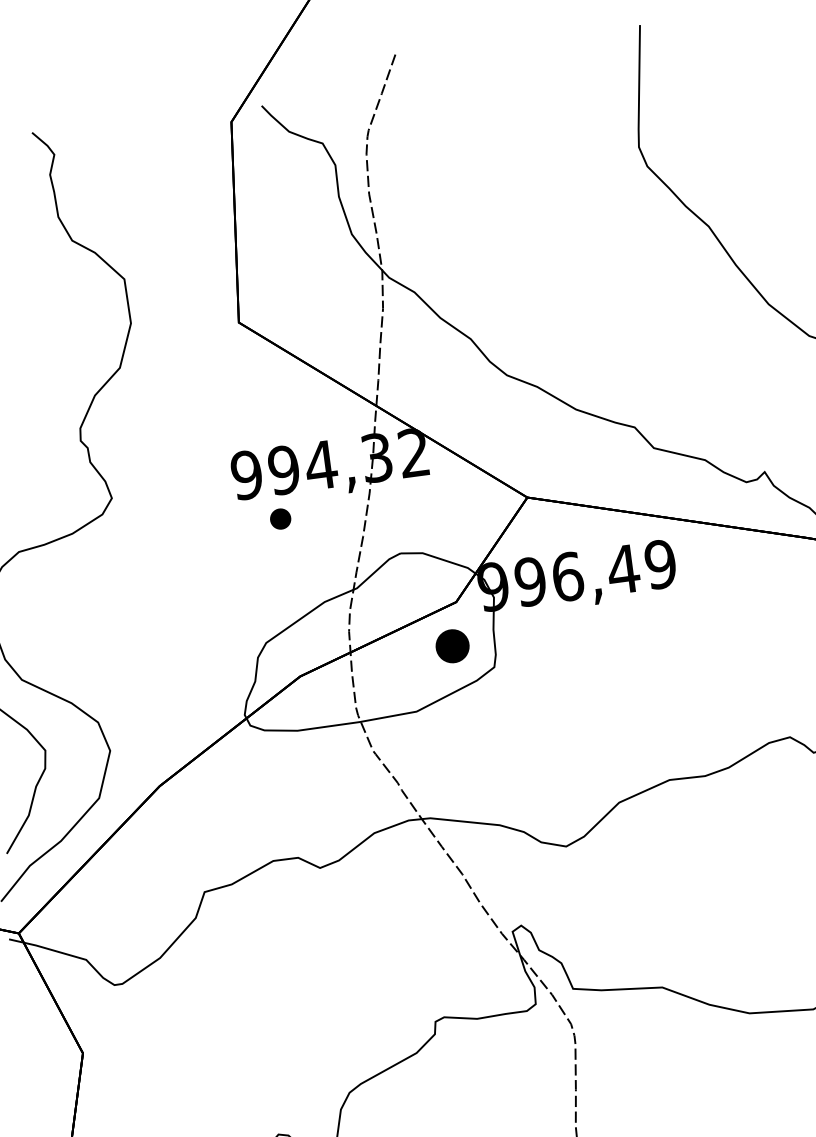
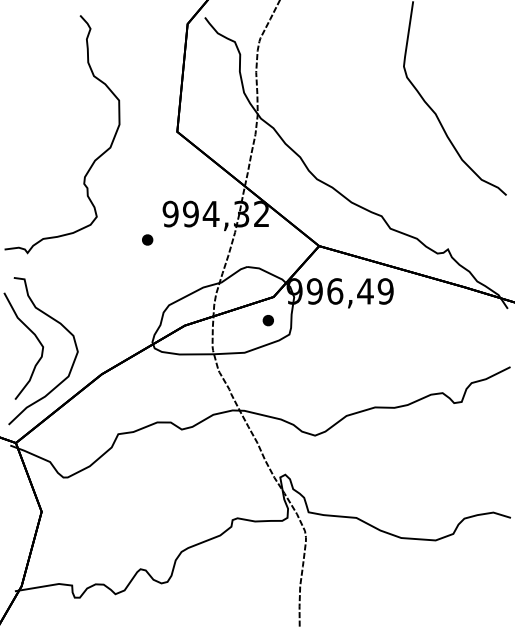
part: (280, 518) -> (147, 239), moved
part: (450, 646) -> (267, 320), size x0.62

